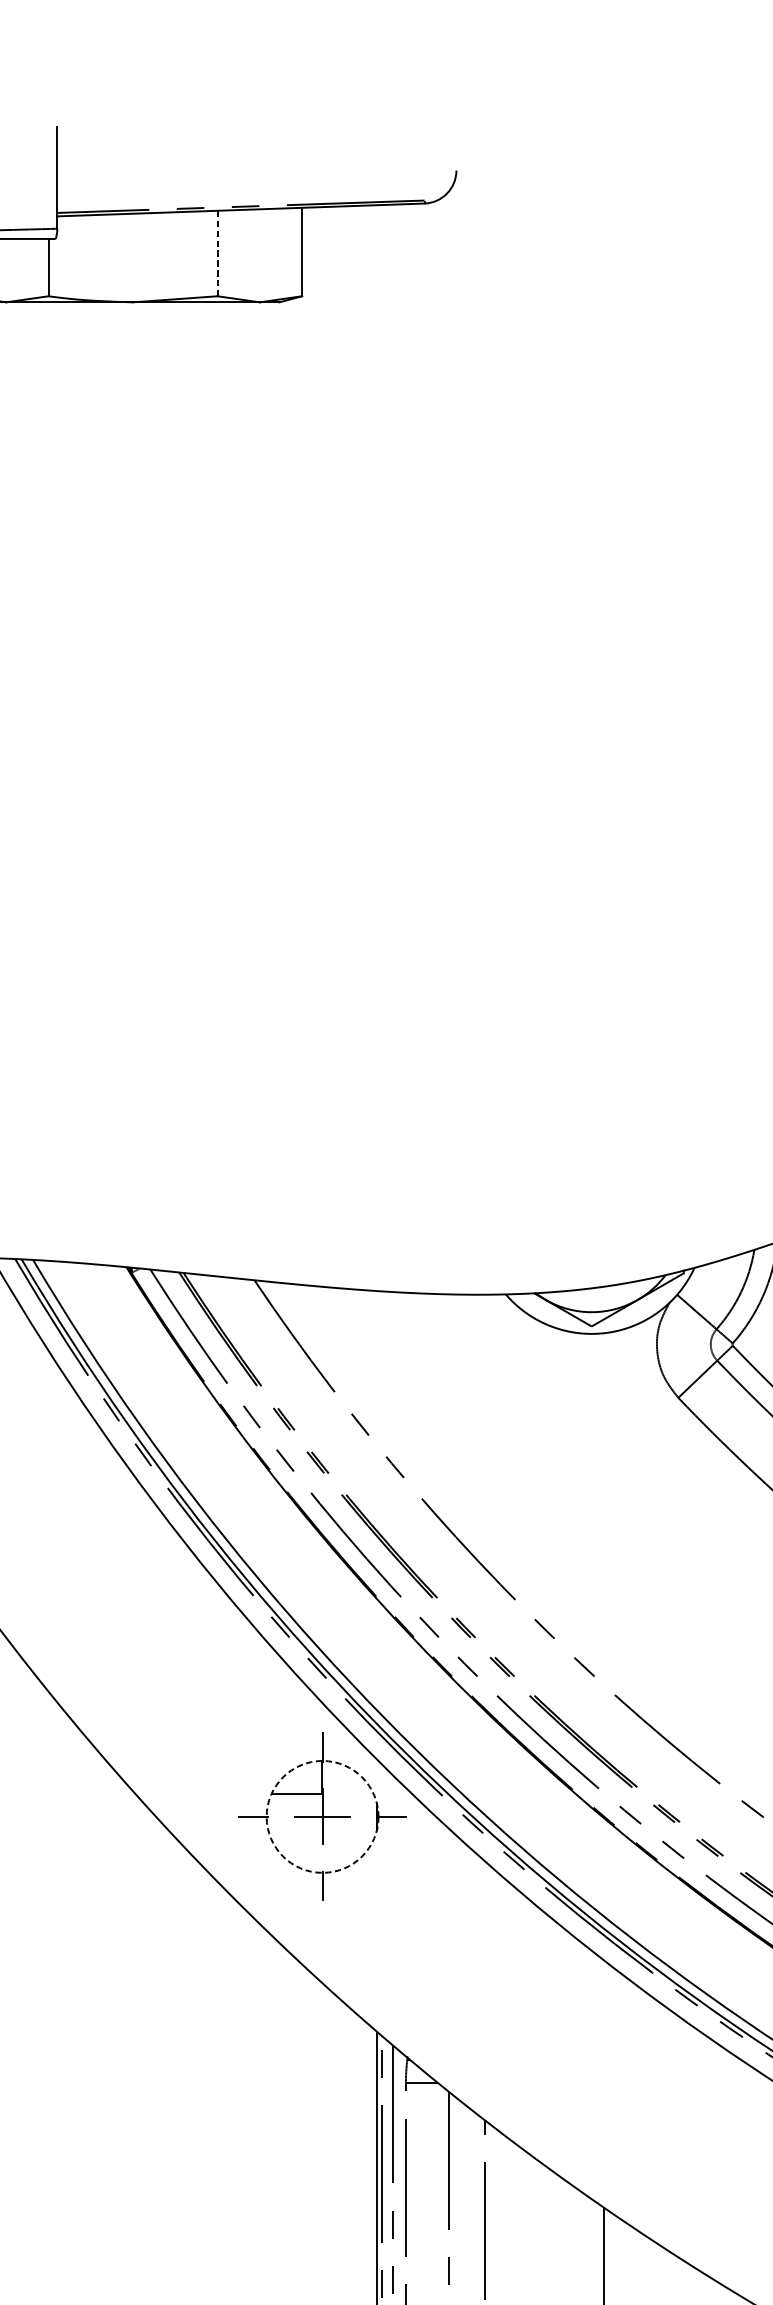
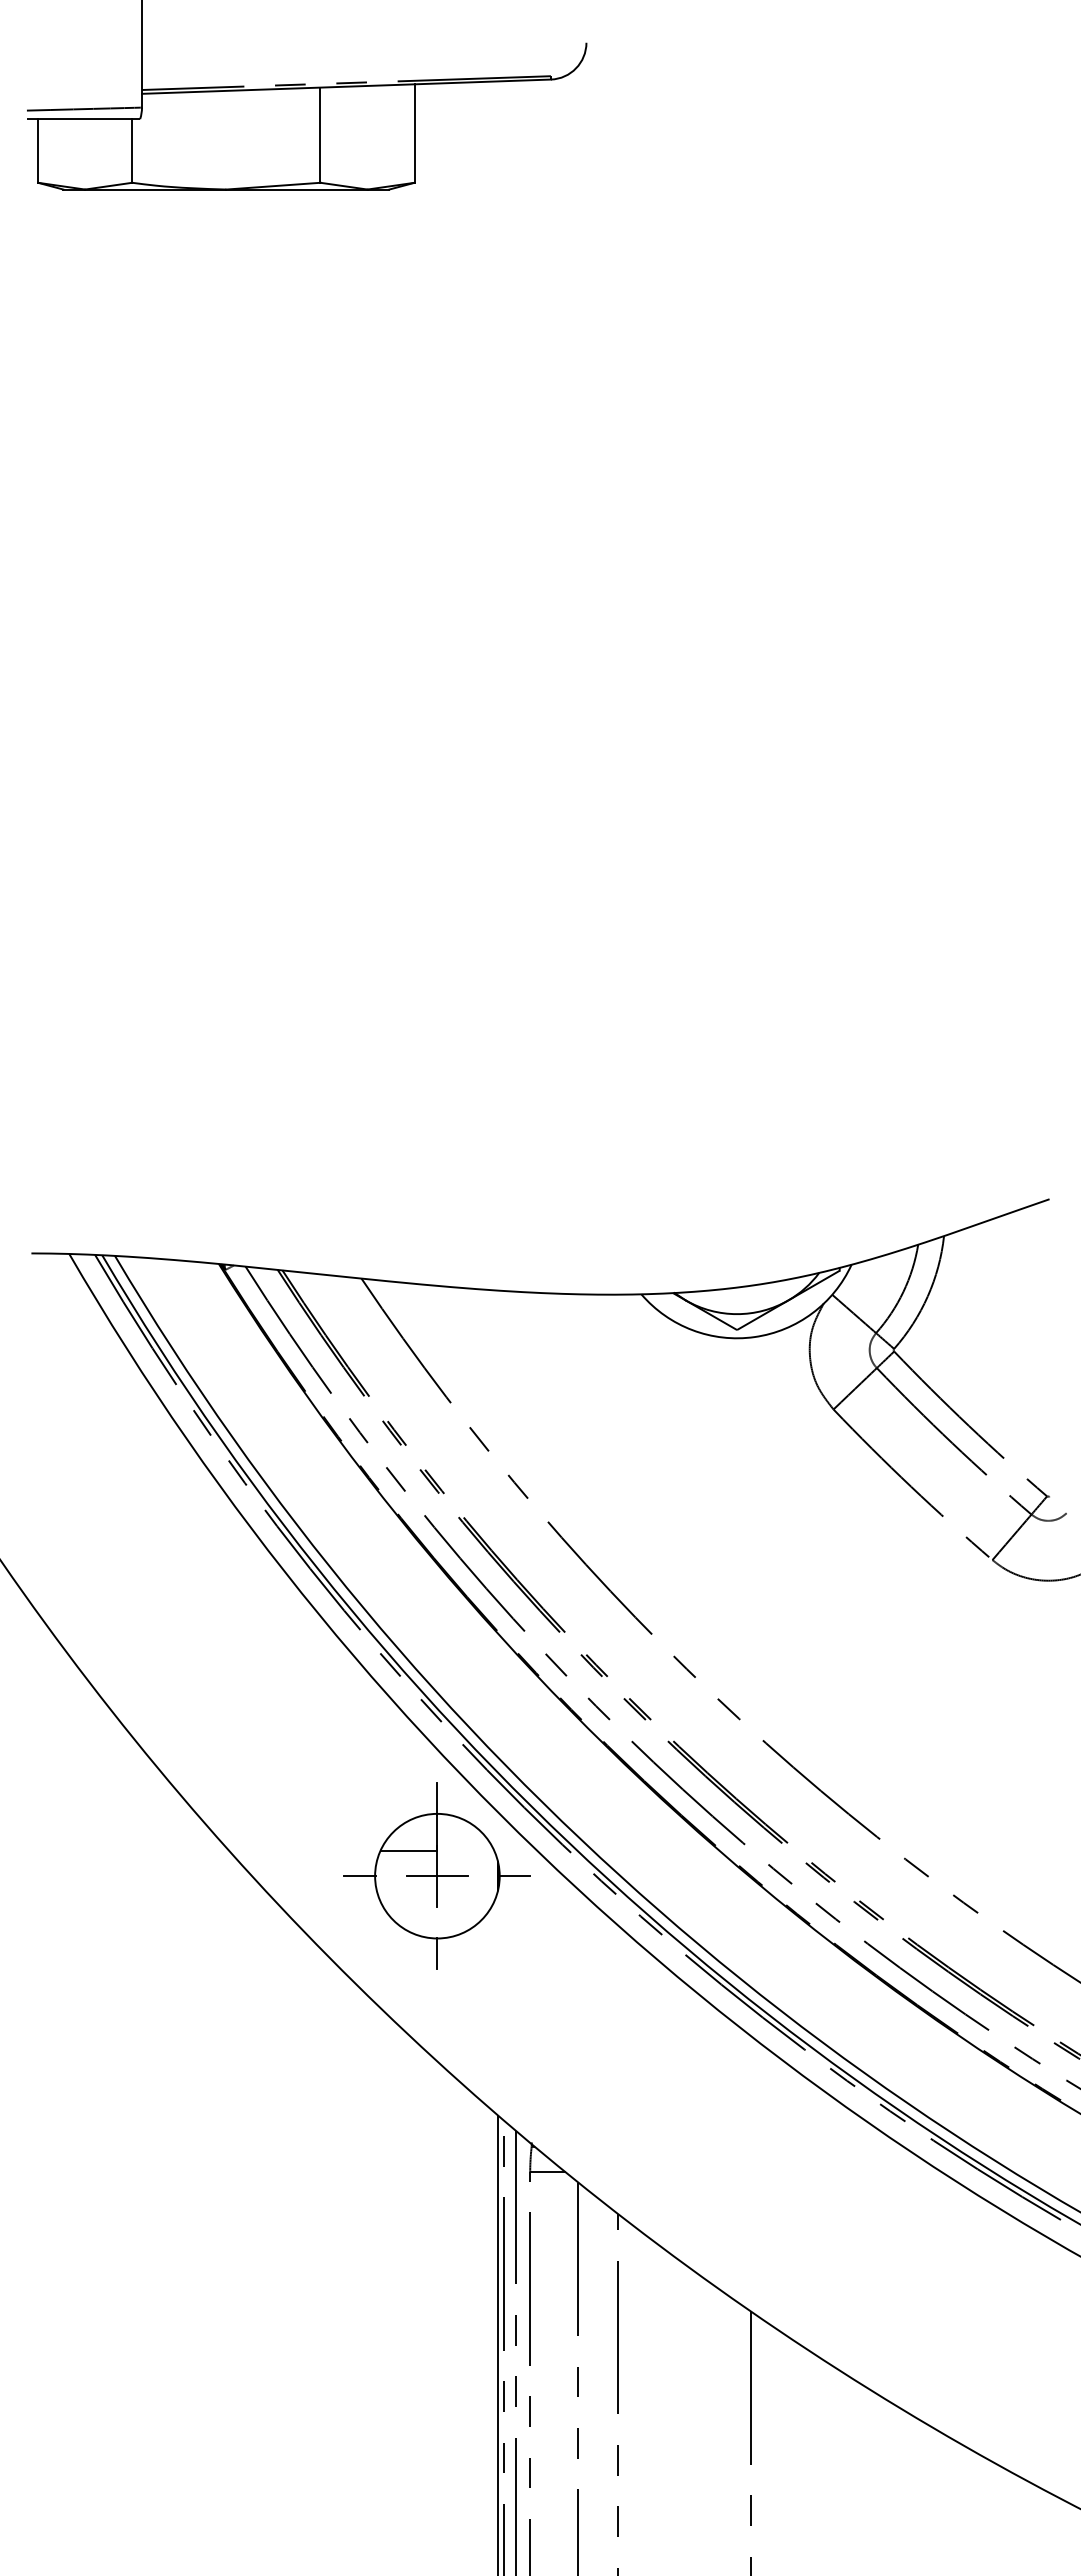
line: (217, 253) -> (320, 135), dashed -> solid
circle: (322, 1816) -> (437, 1875), dashed -> solid

